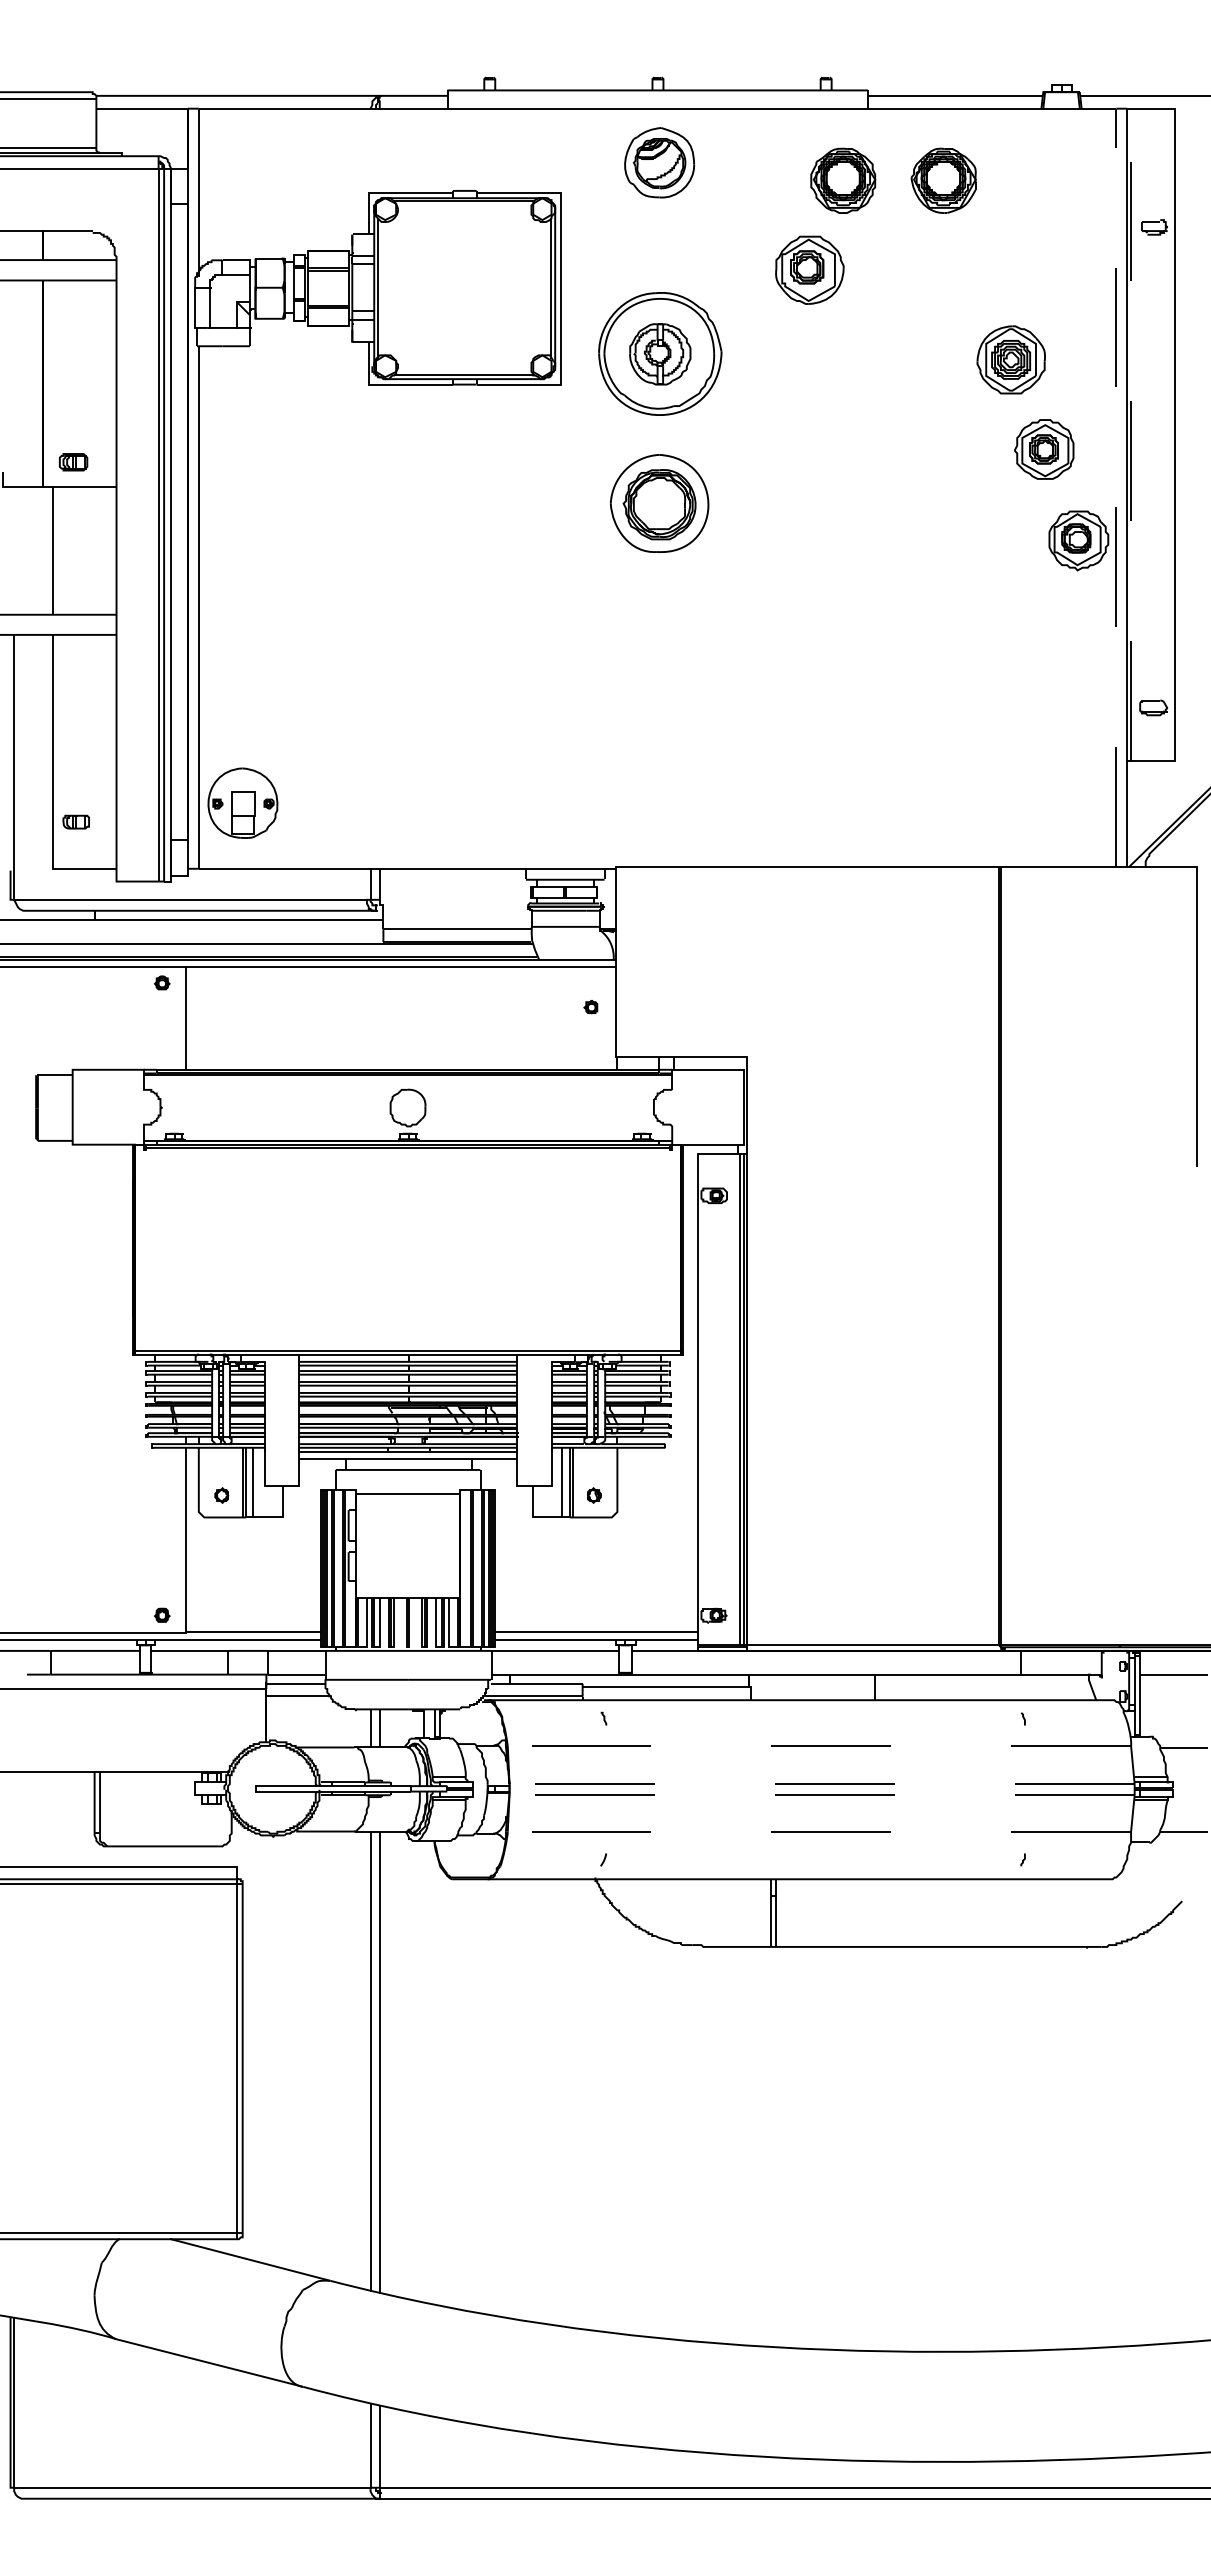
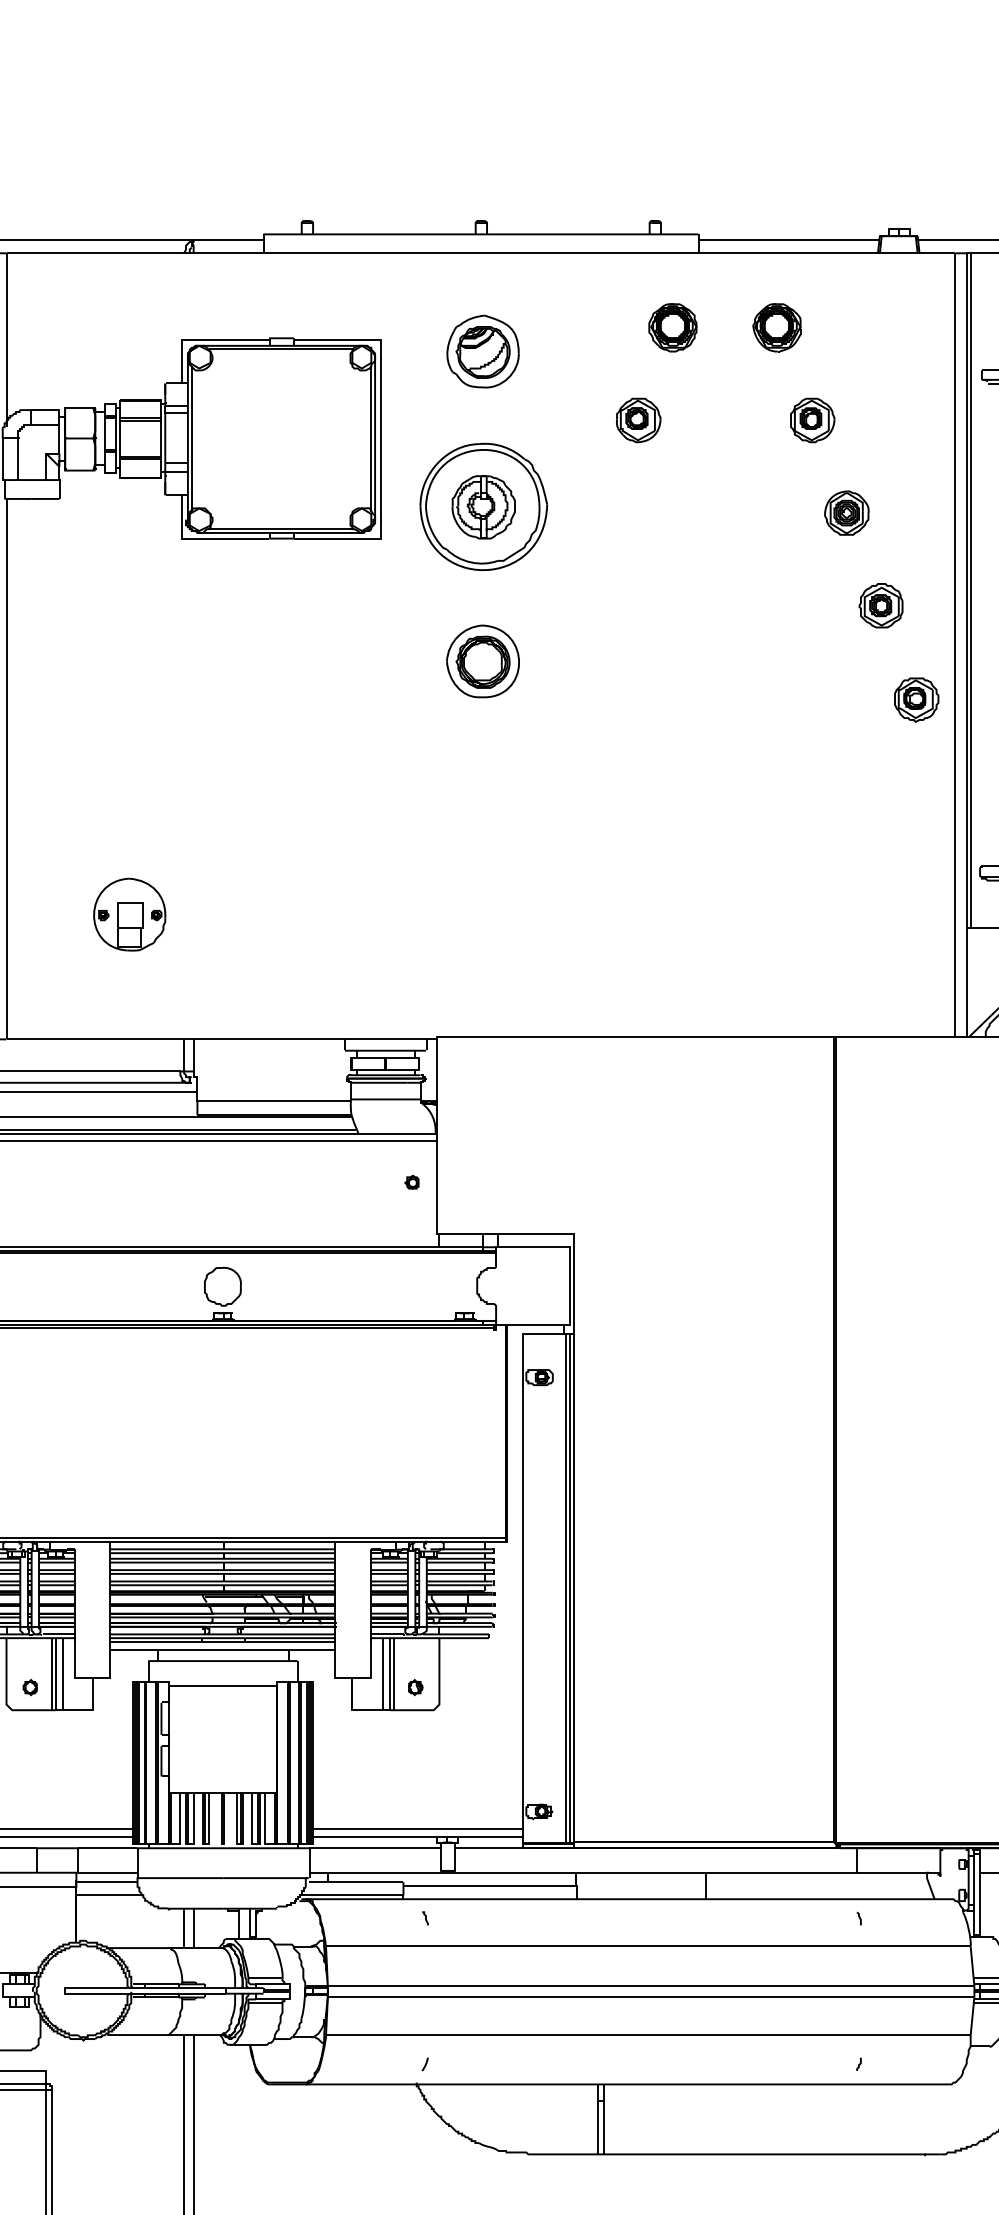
part: (659, 162) -> (482, 351), moved
part: (842, 180) -> (672, 327), size x0.71
part: (943, 180) -> (776, 327), size x0.71
part: (810, 270) -> (639, 420), size x0.62
part: (978, 270) -> (812, 420), added
part: (1011, 359) -> (847, 512), size x0.62
line: (1131, 434) -> (971, 590), dashed -> solid
part: (1044, 449) -> (881, 605), size x0.71
line: (1116, 487) -> (955, 645), dashed -> solid
part: (659, 502) -> (482, 660), size x0.71
part: (1078, 540) -> (916, 699), size x0.71
part: (242, 802) -> (129, 913), moved
line: (819, 1745) -> (648, 1946), dashed -> solid
line: (809, 1784) -> (638, 1986), dashed -> solid
line: (821, 1794) -> (650, 1996), dashed -> solid
line: (819, 1831) -> (648, 2035), dashed -> solid

